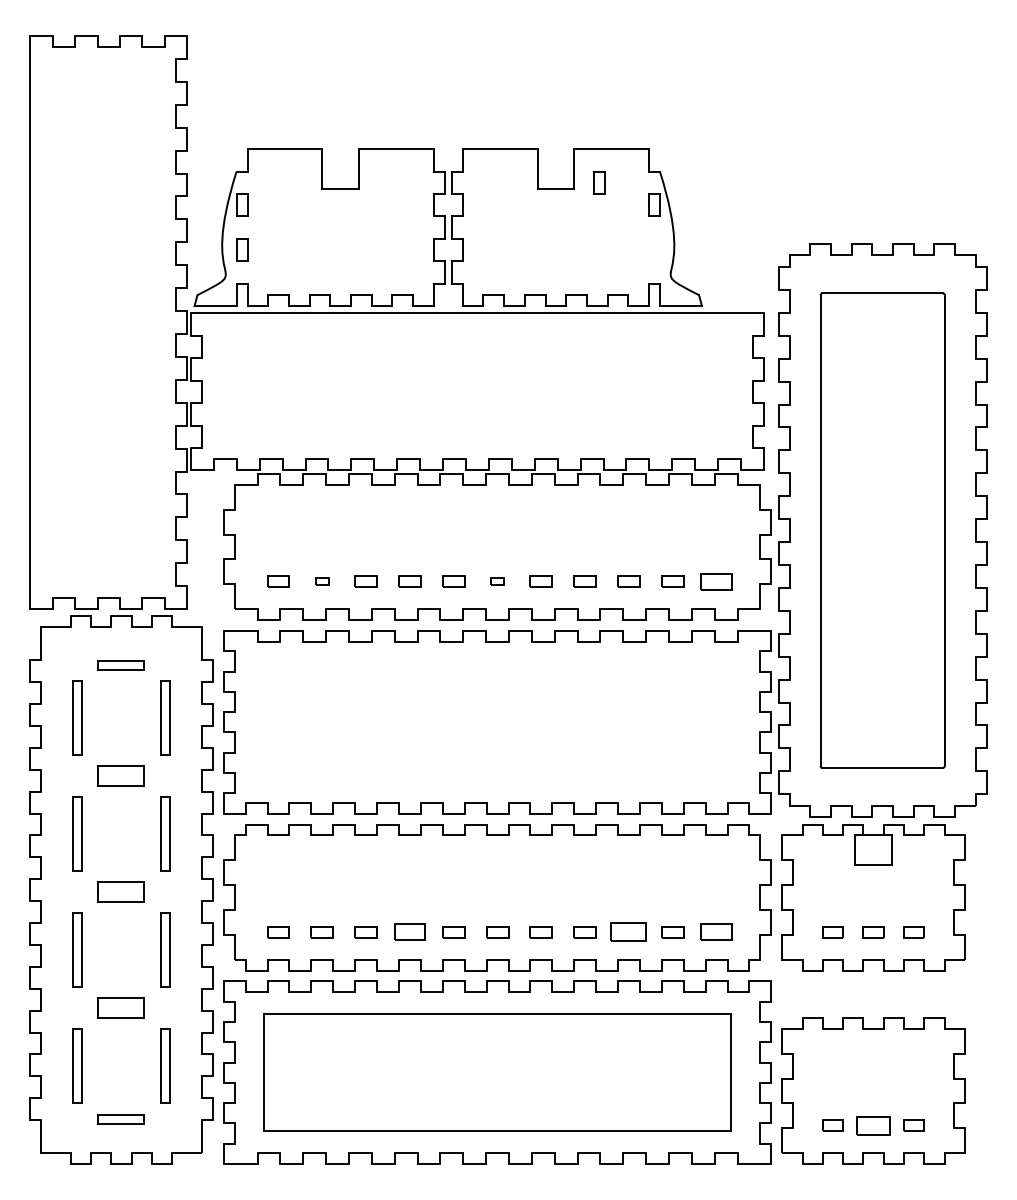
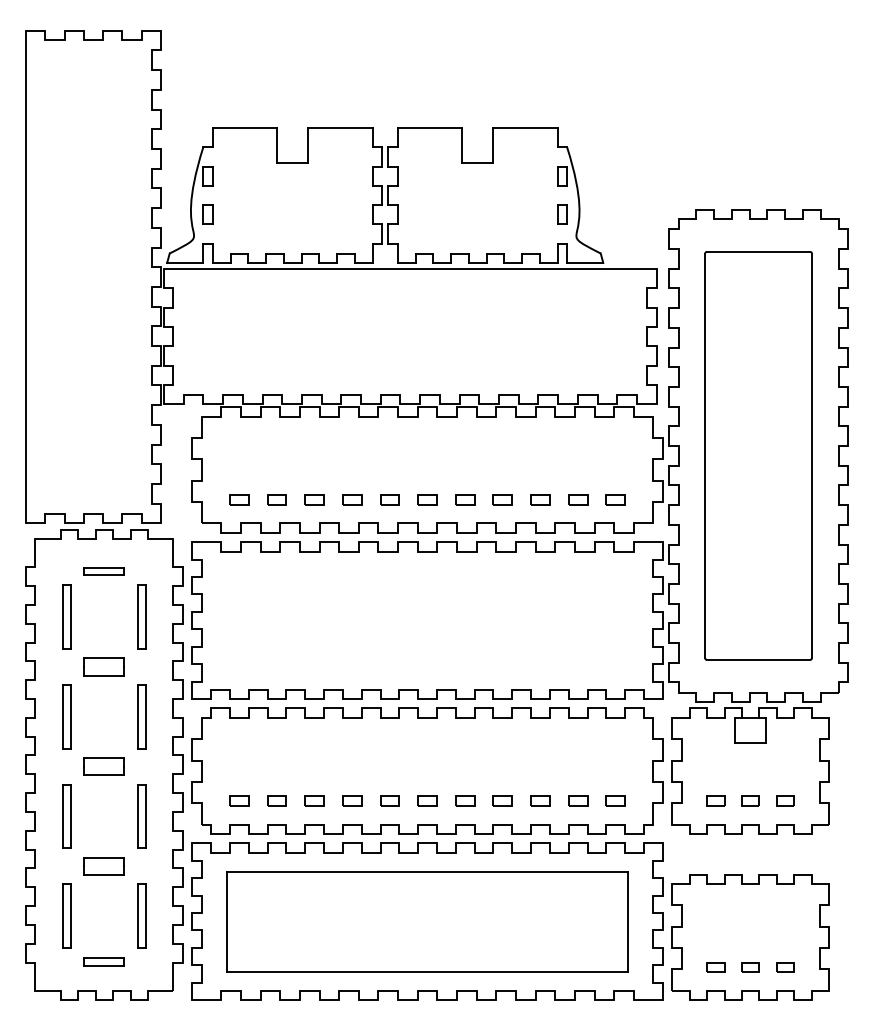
part: (599, 182) -> (562, 214), moved
part: (321, 581) -> (276, 499), size x1.67
part: (497, 581) -> (427, 499), size x1.67
part: (716, 581) -> (615, 499), size x0.71
part: (409, 932) -> (351, 801), size x0.71
part: (628, 932) -> (540, 801), size x0.62
part: (716, 932) -> (615, 801), size x0.71
part: (873, 1125) -> (750, 967), size x0.62

